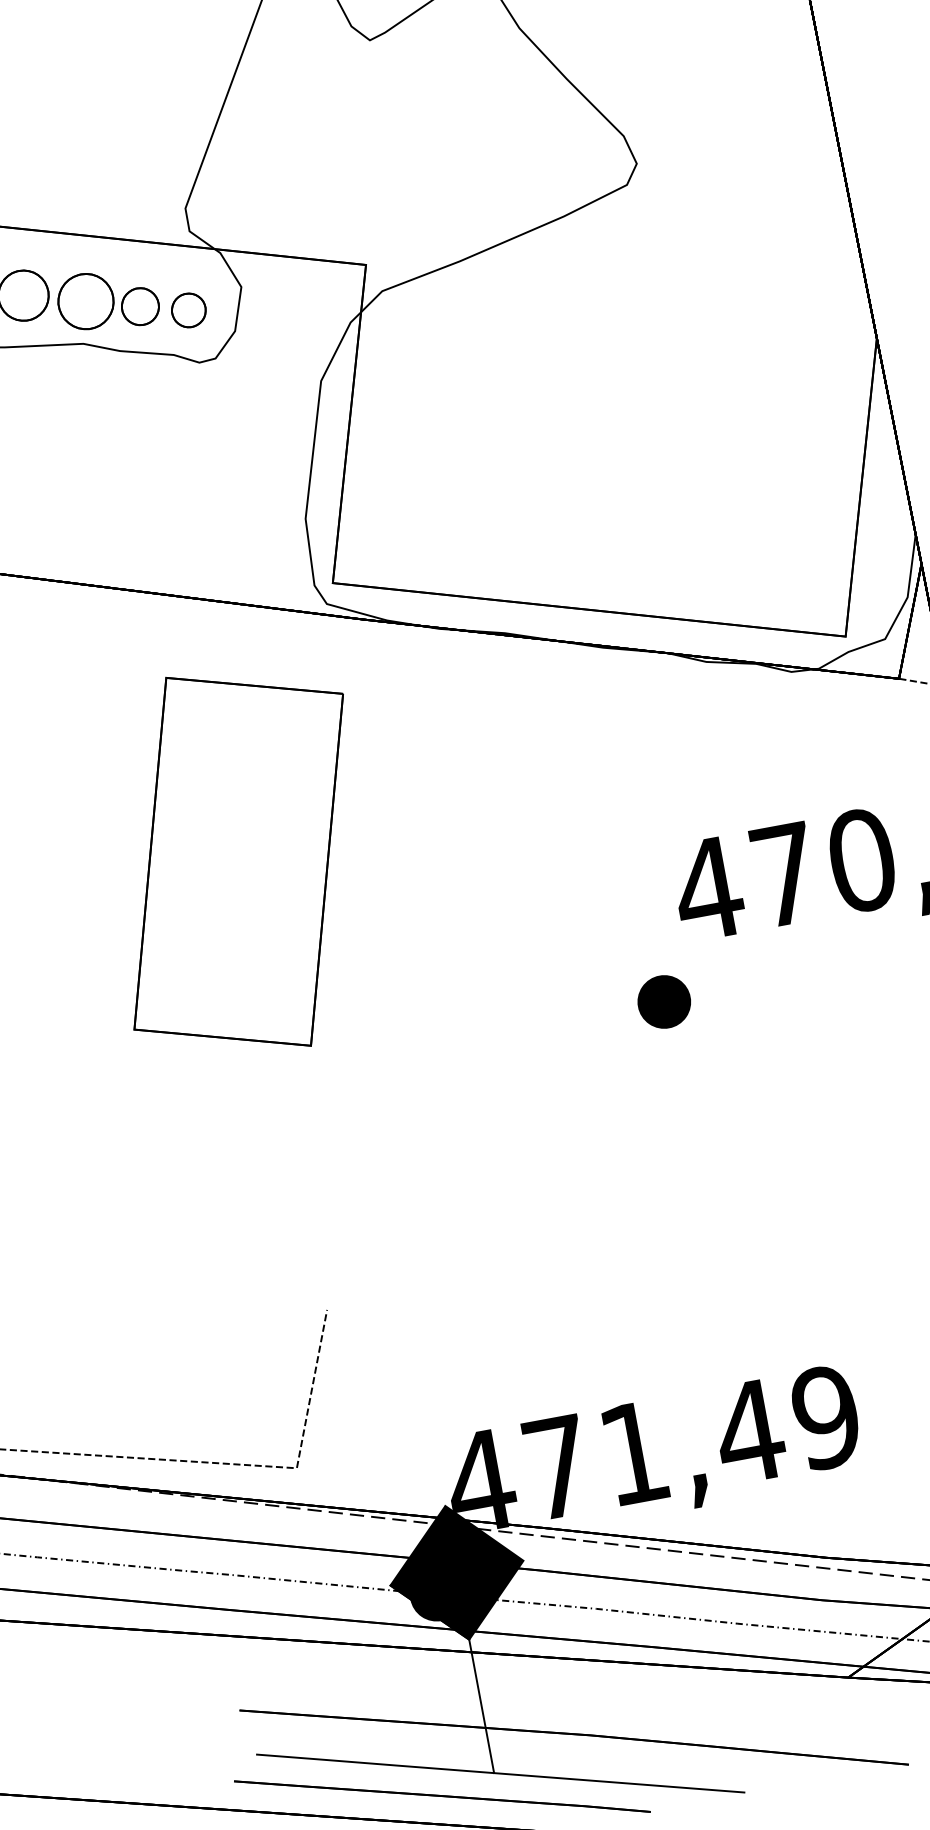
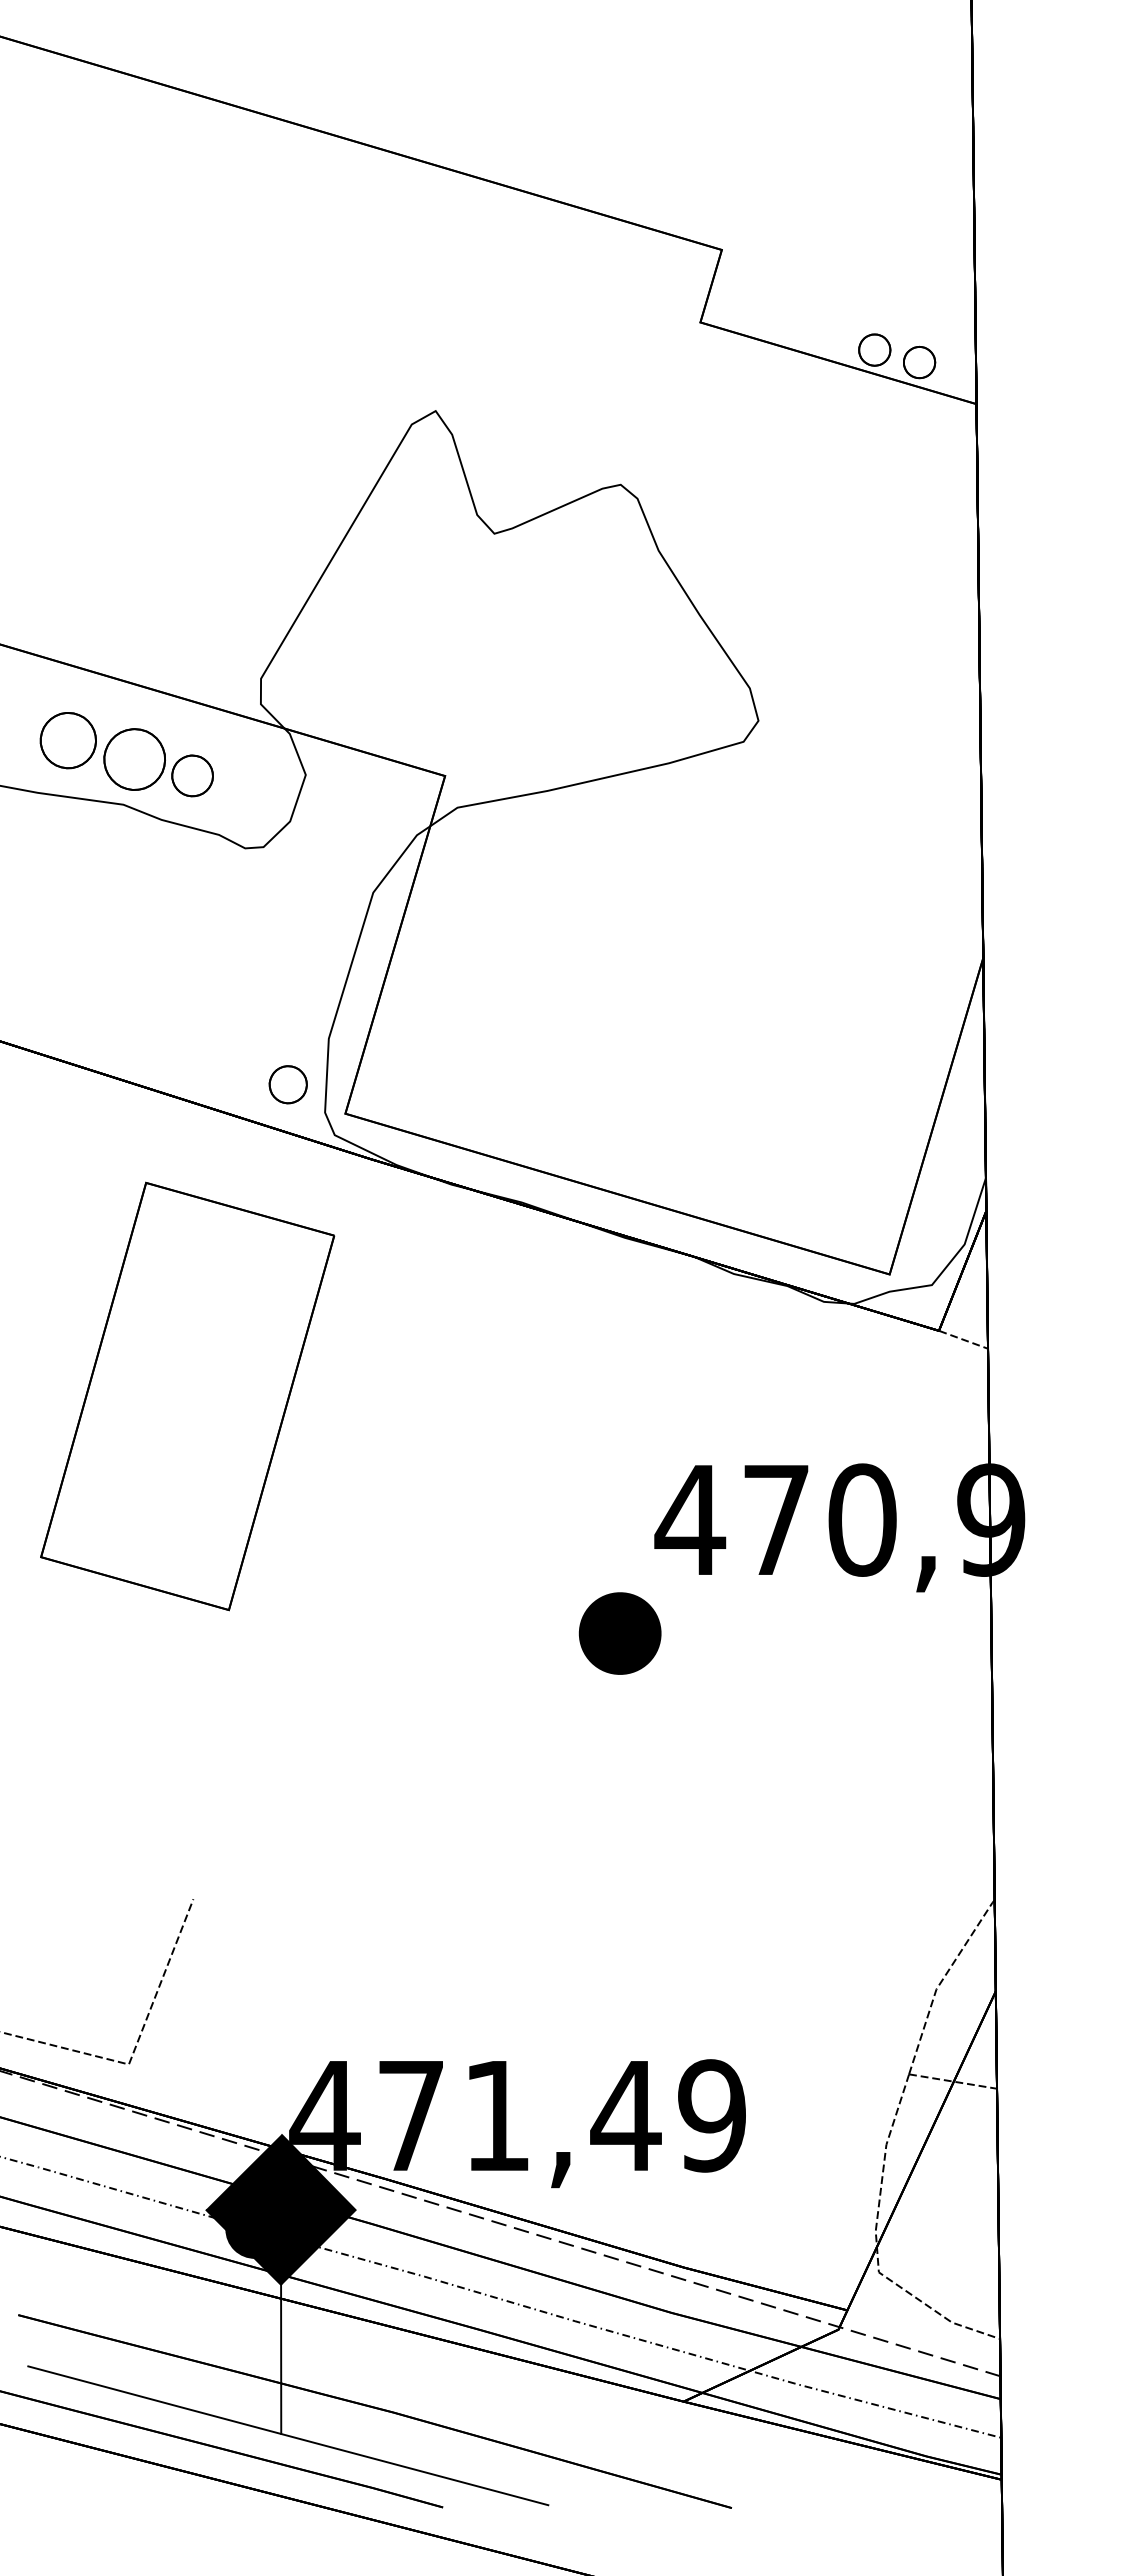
part: (188, 310) -> (287, 1084), moved
part: (663, 1002) -> (619, 1633), size x1.4

